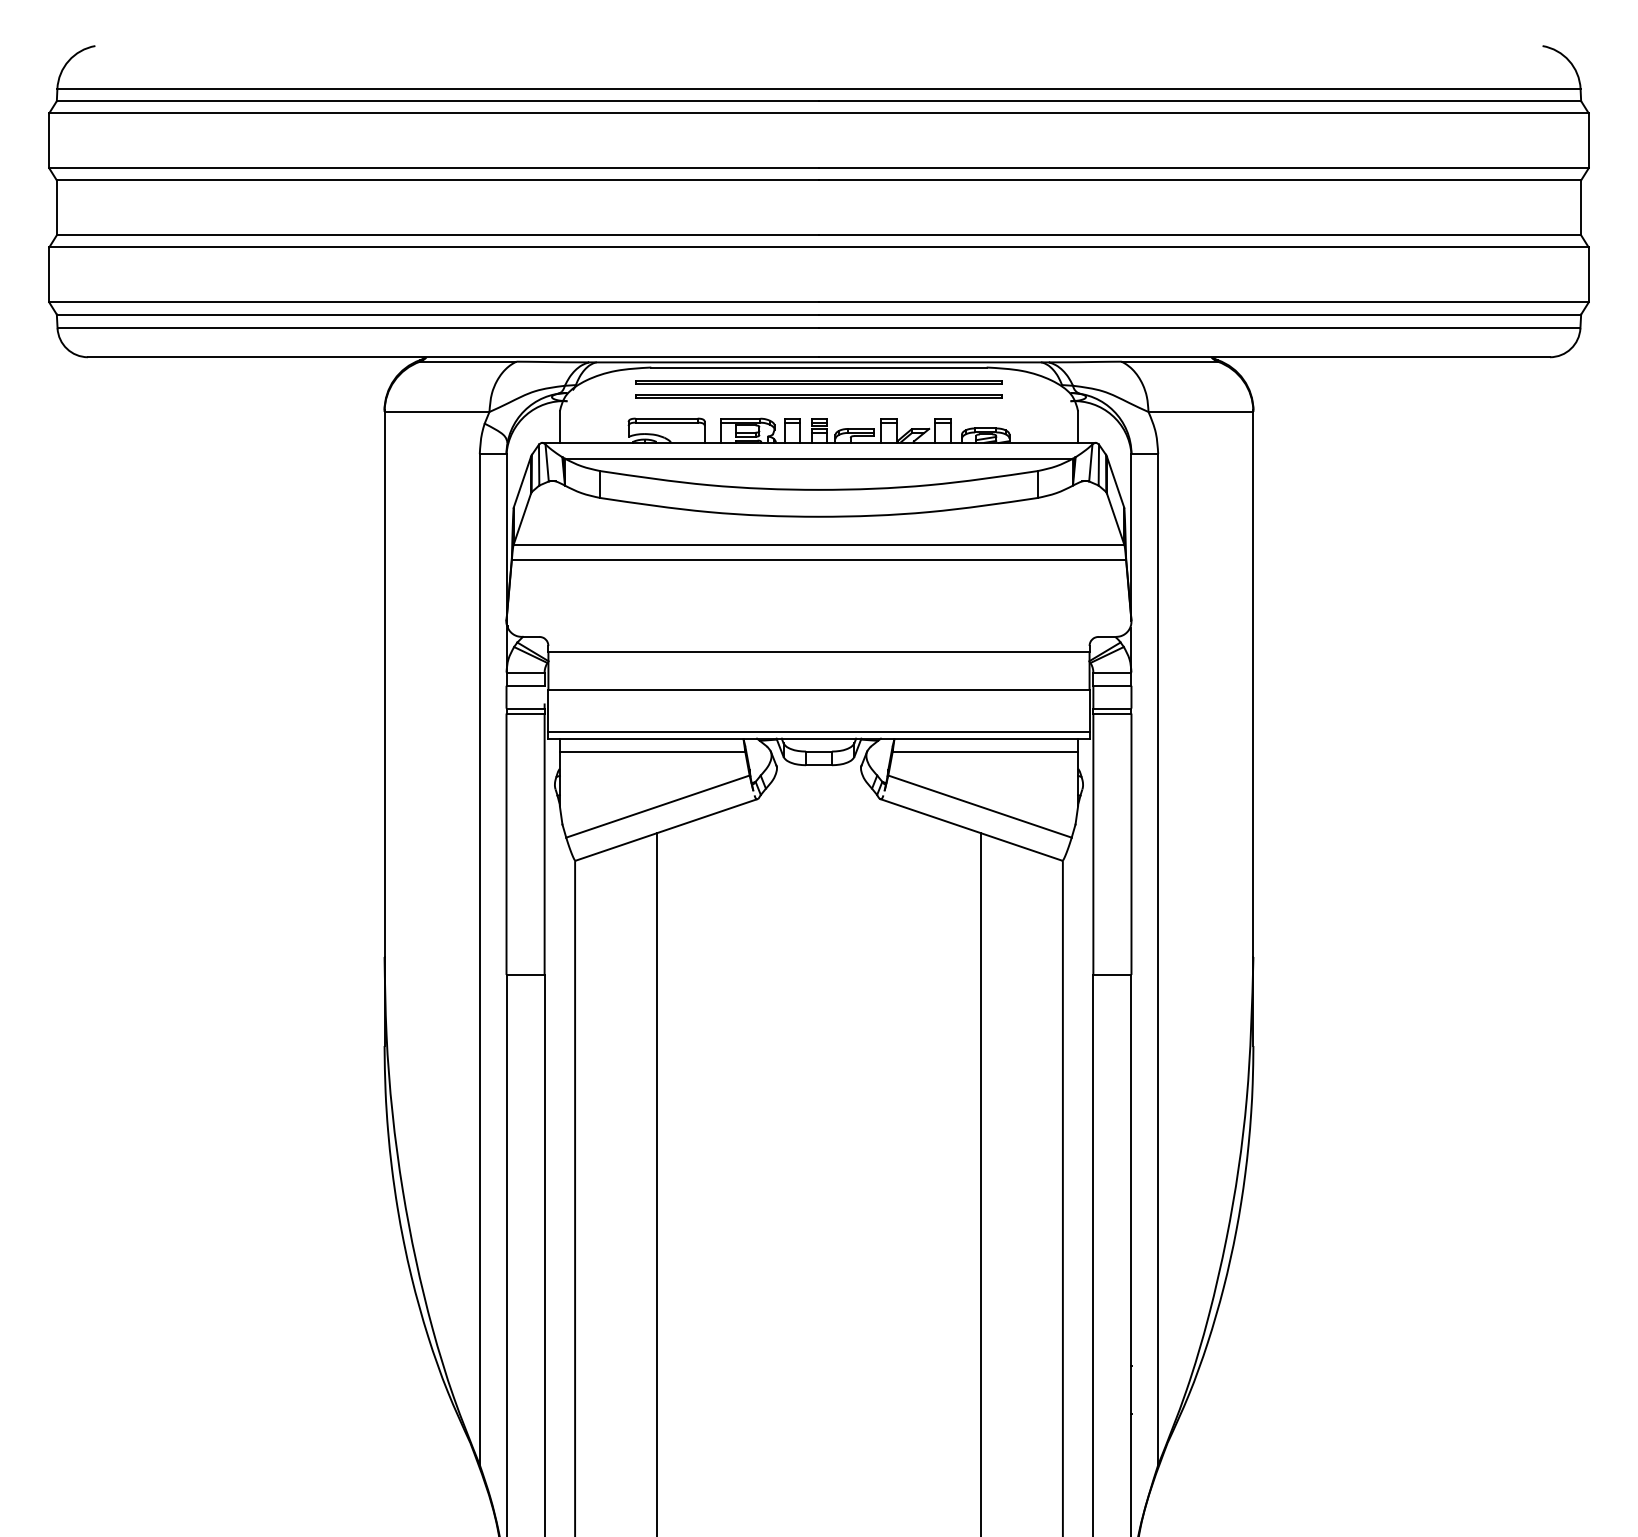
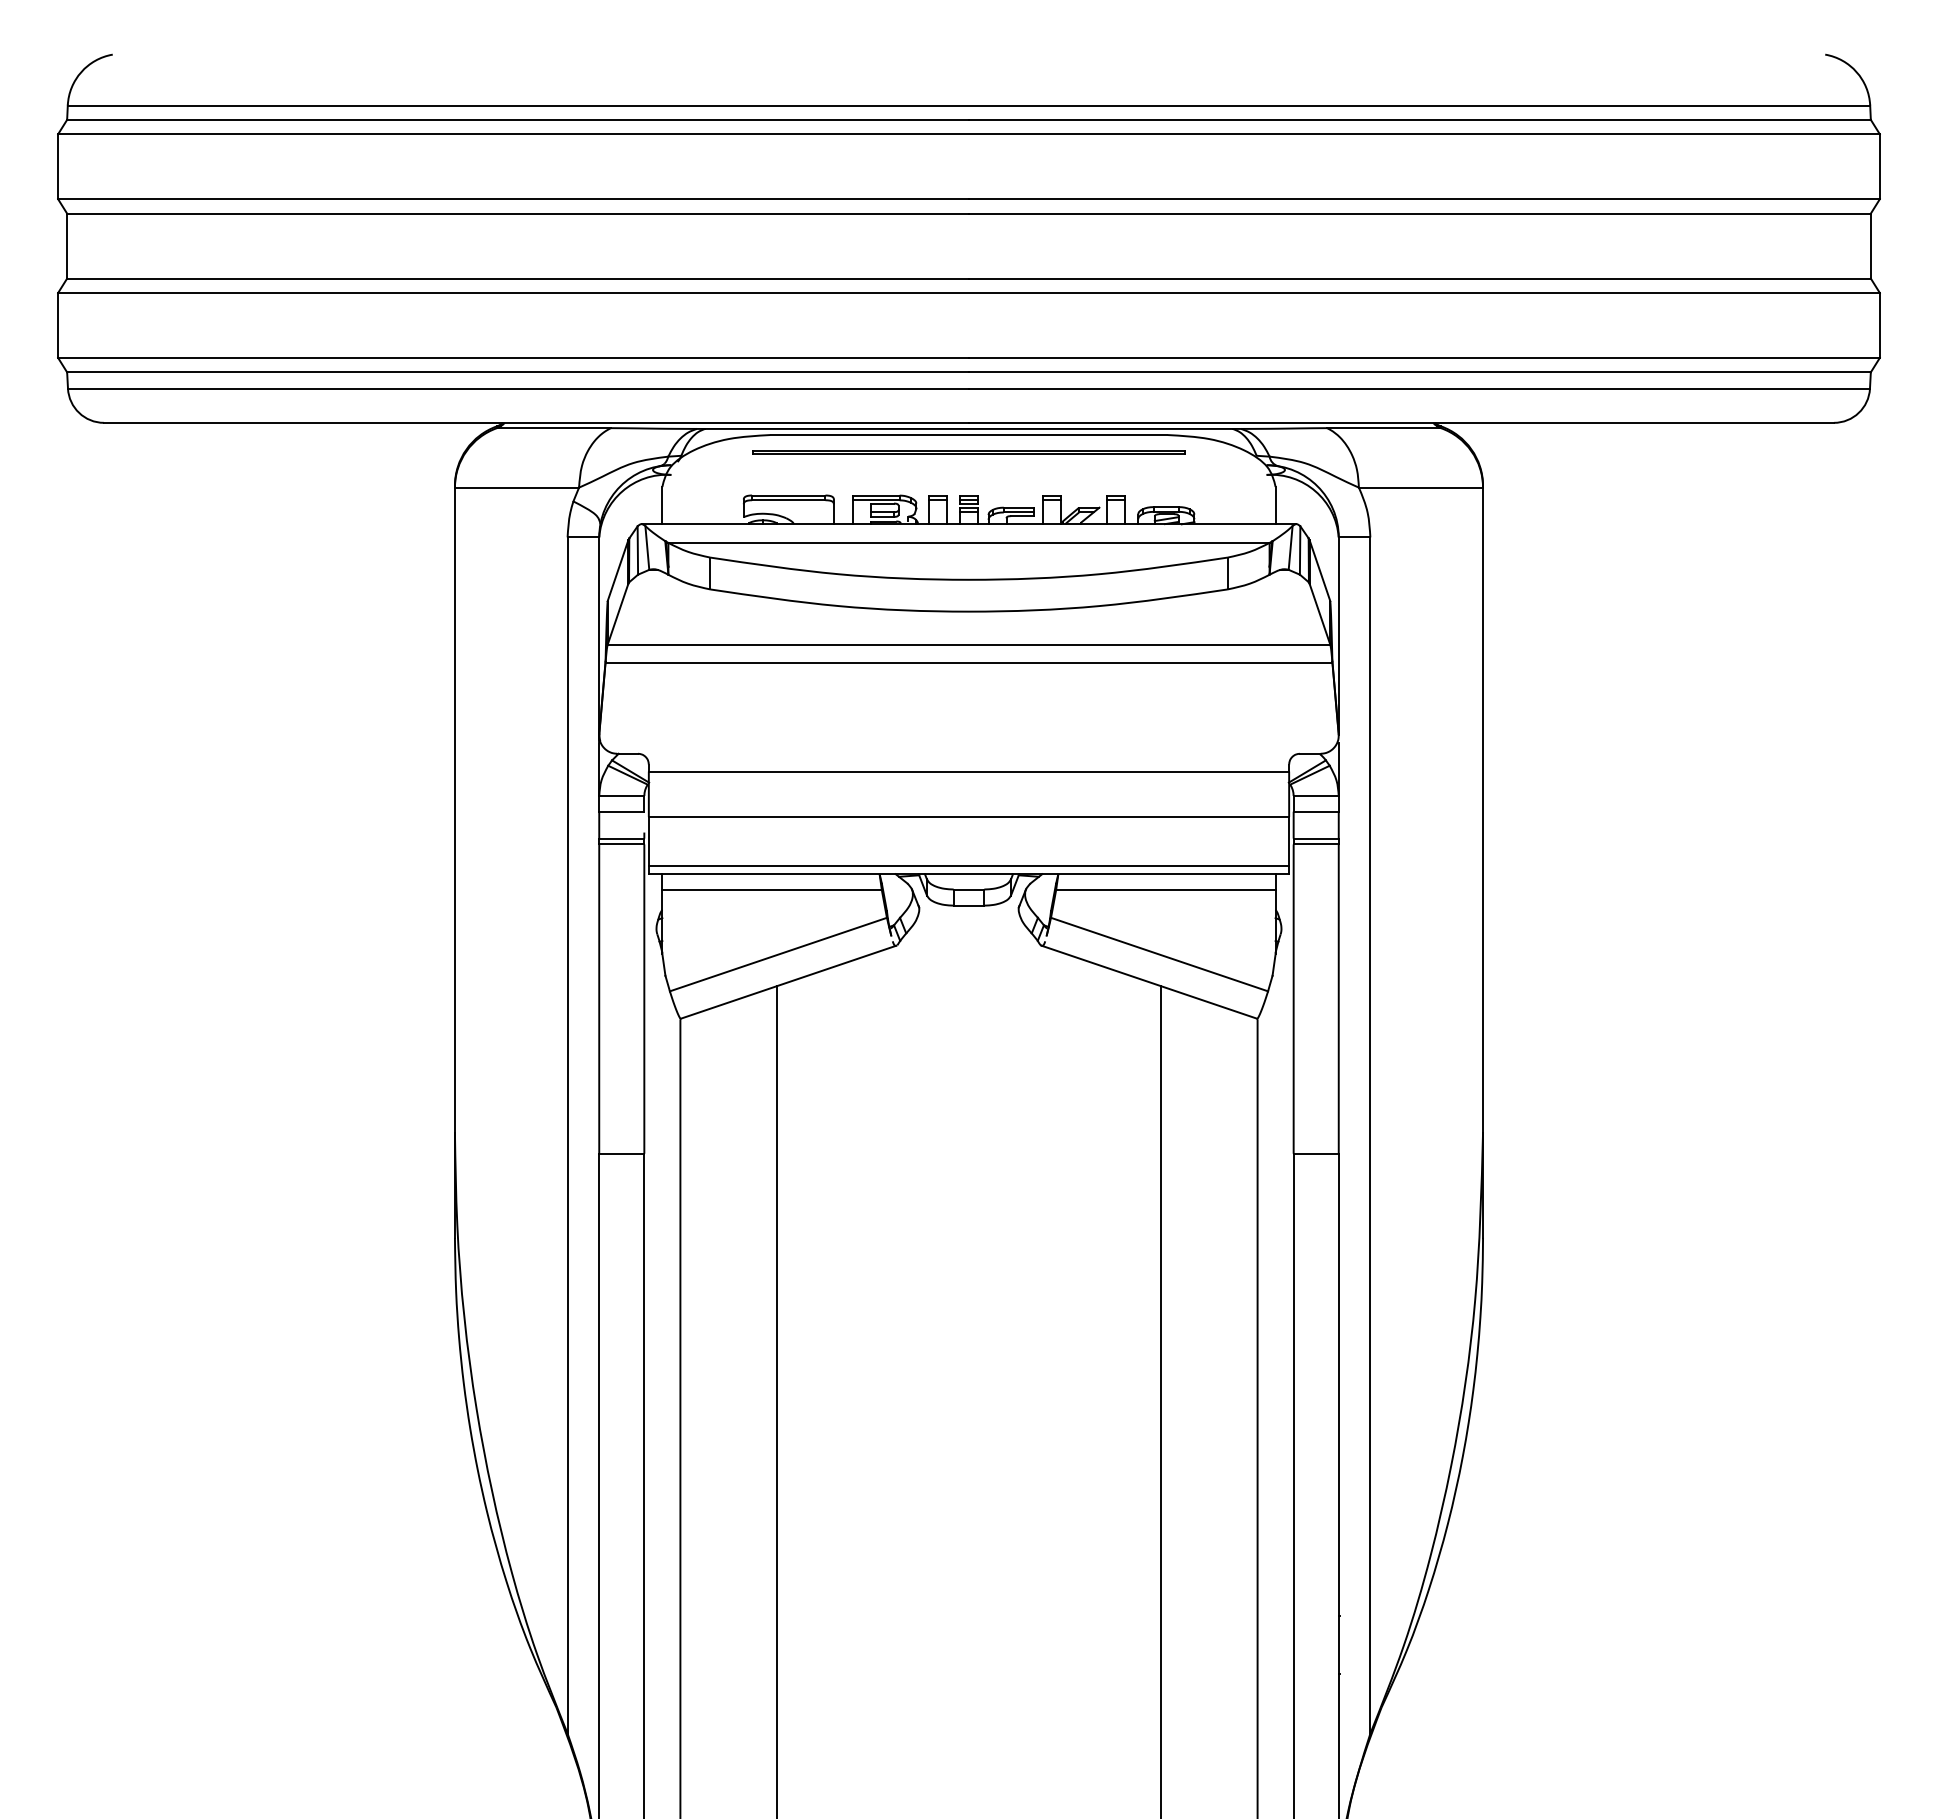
line: (818, 395) -> (968, 468), removed

